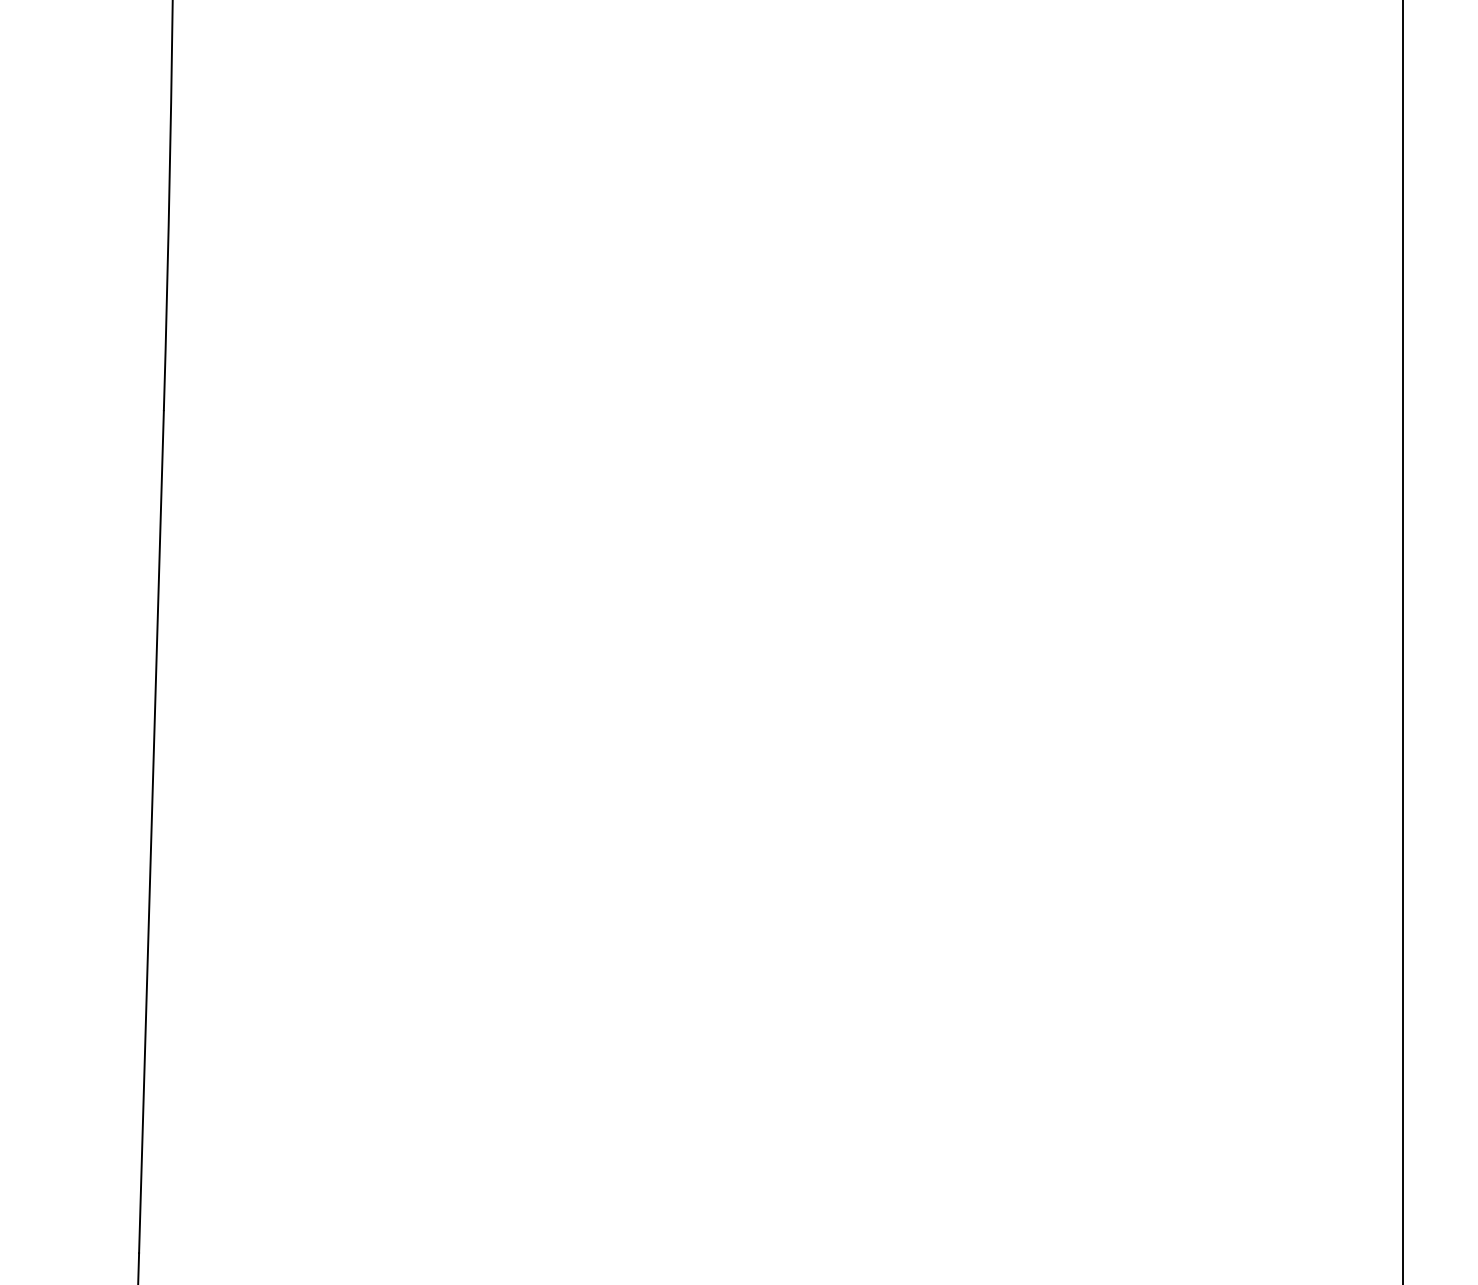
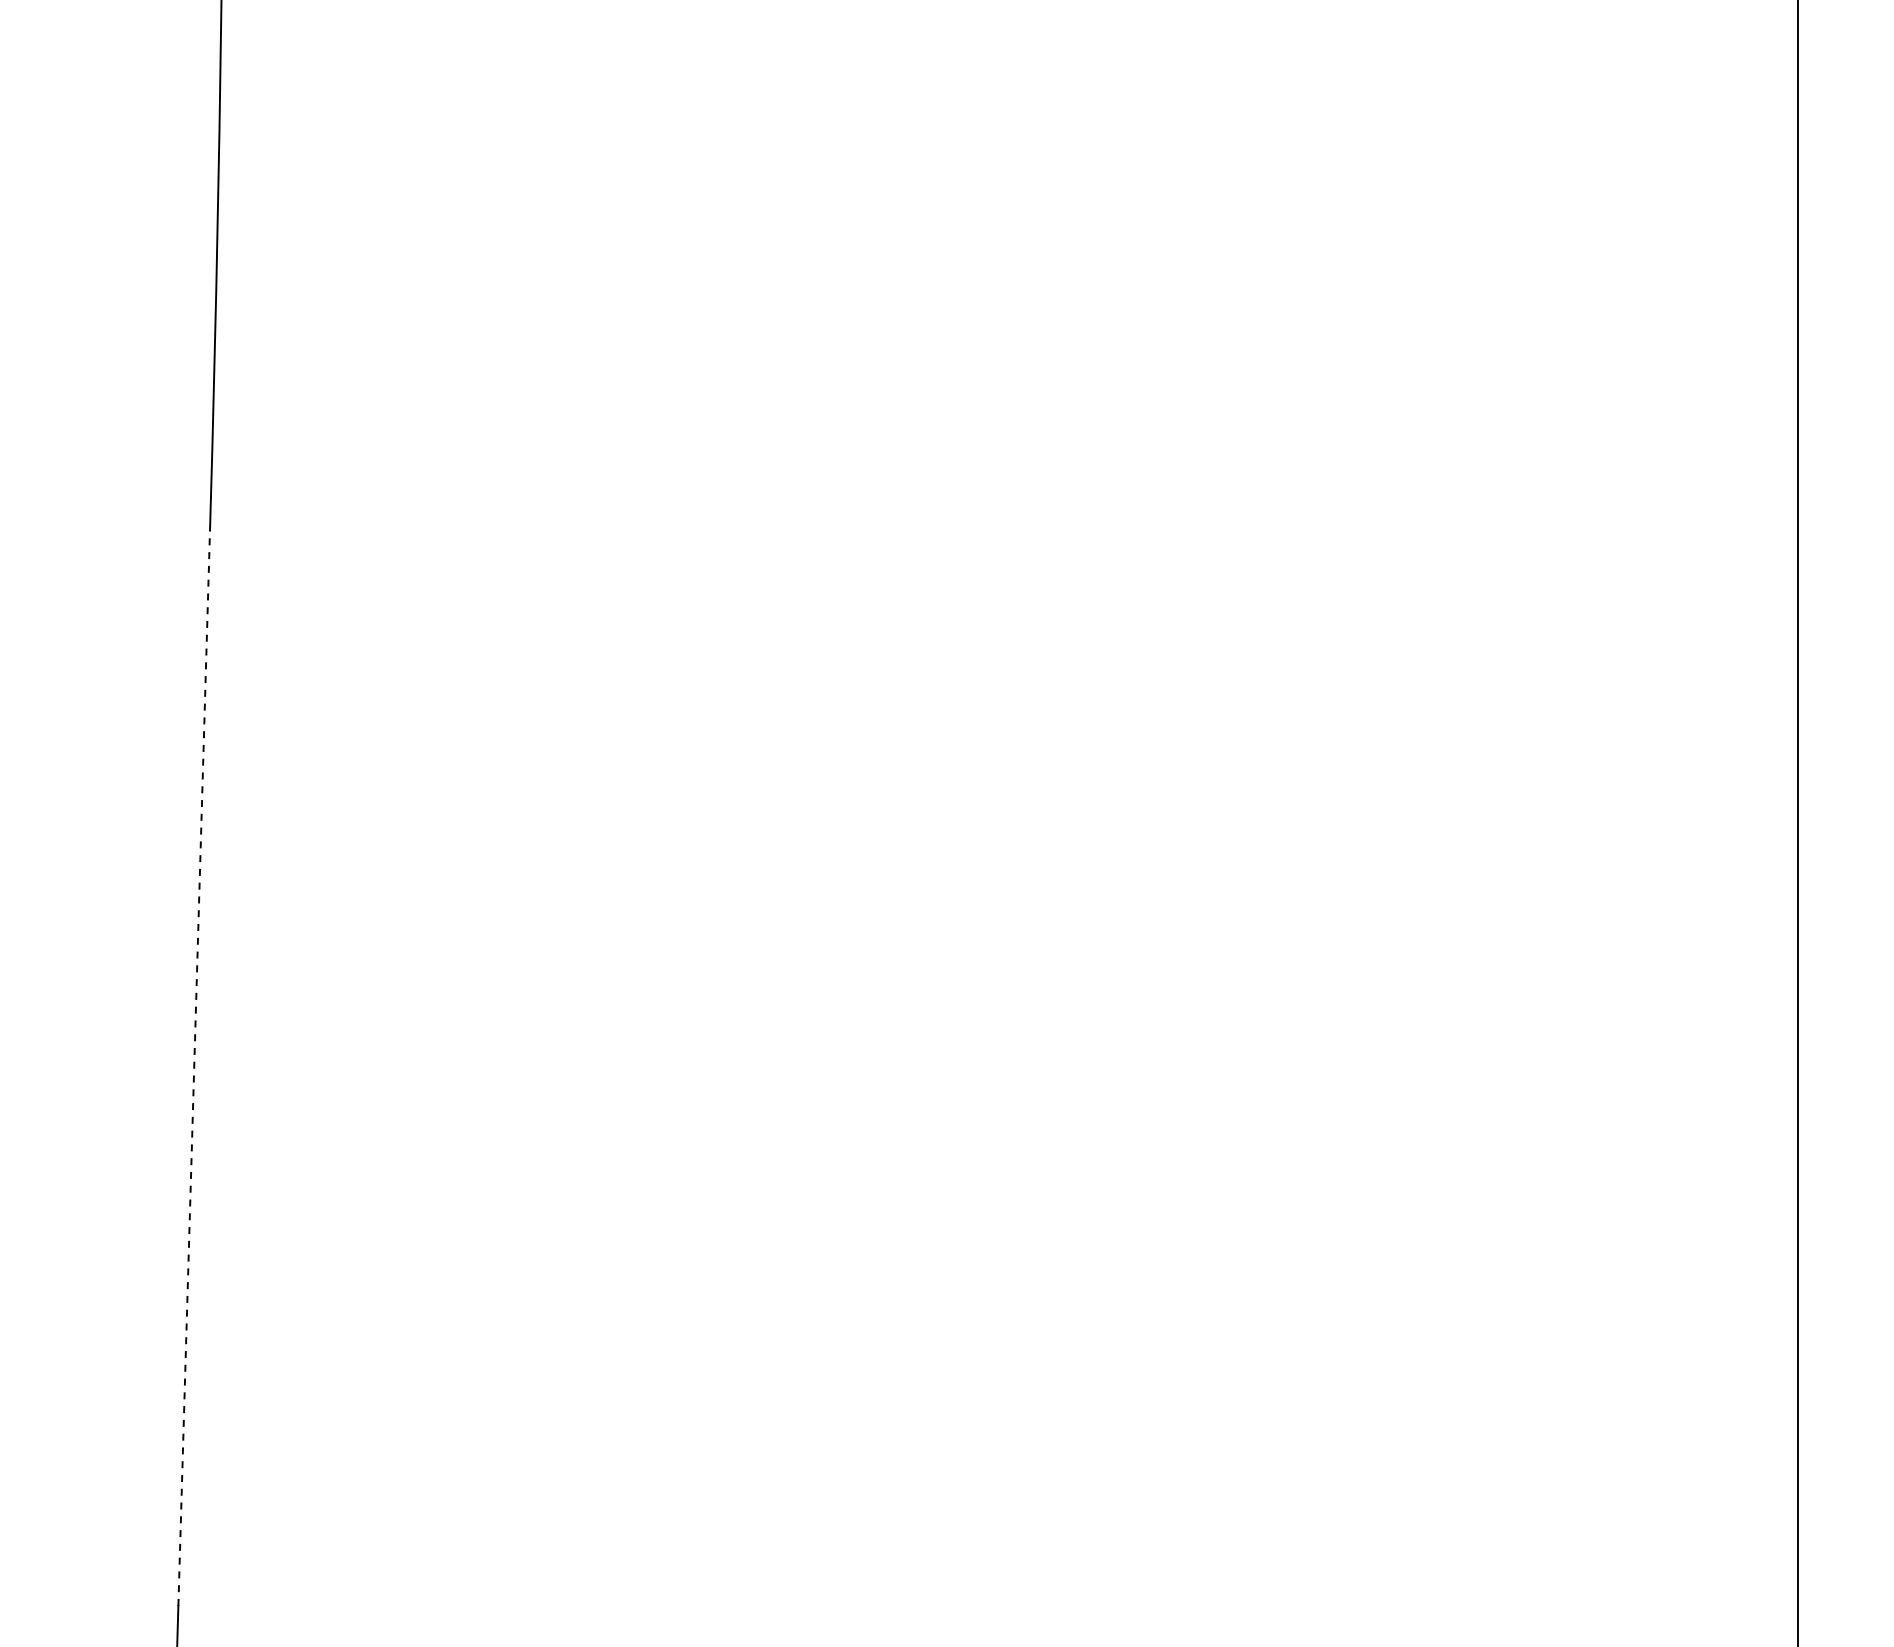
line: (151, 832) -> (194, 1066), solid -> dashed

